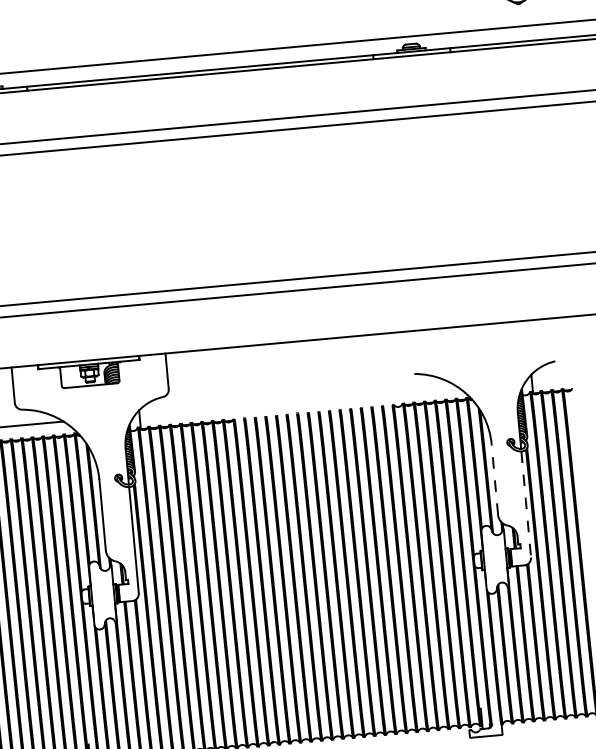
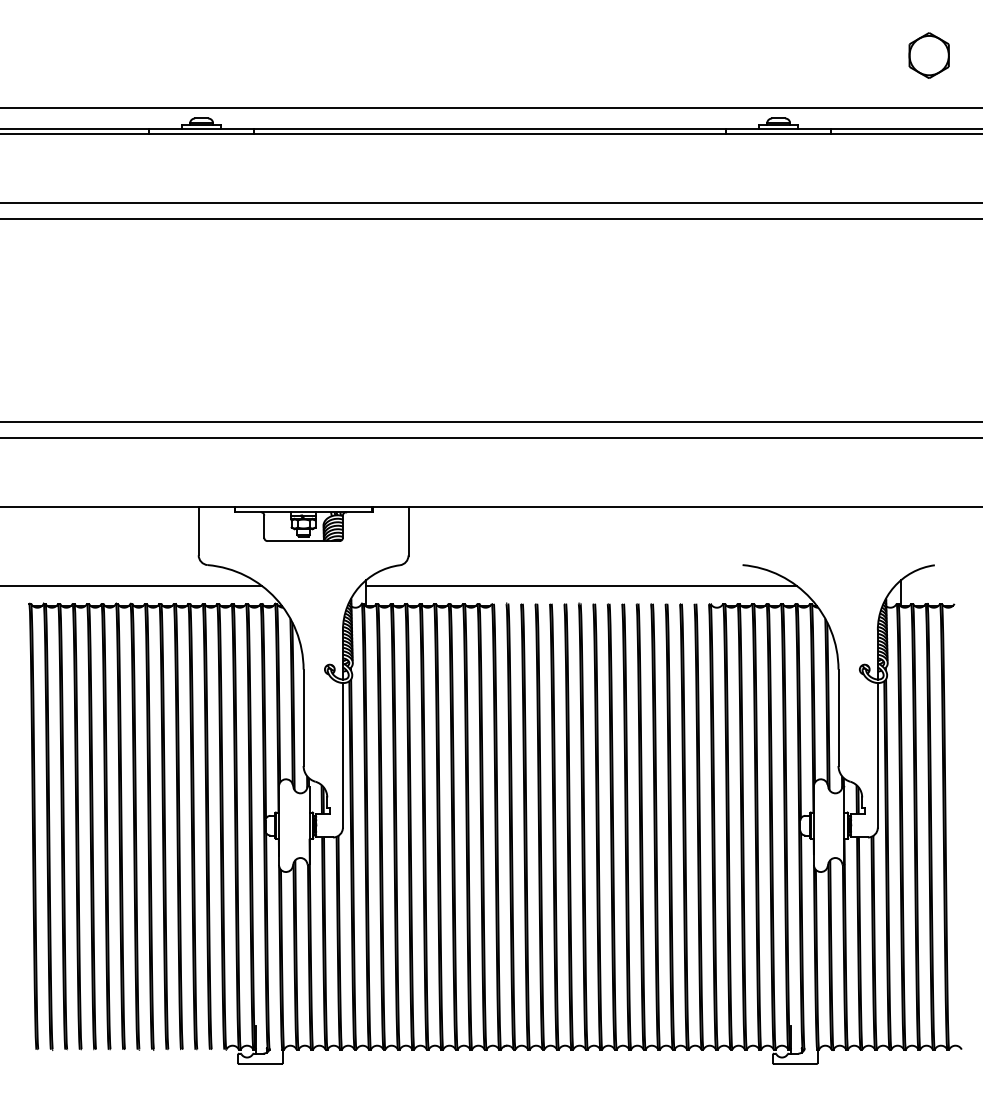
line: (297, 400) -> (581, 586), added
line: (494, 479) -> (838, 717), dashed -> solid
line: (525, 504) -> (877, 755), dashed -> solid

